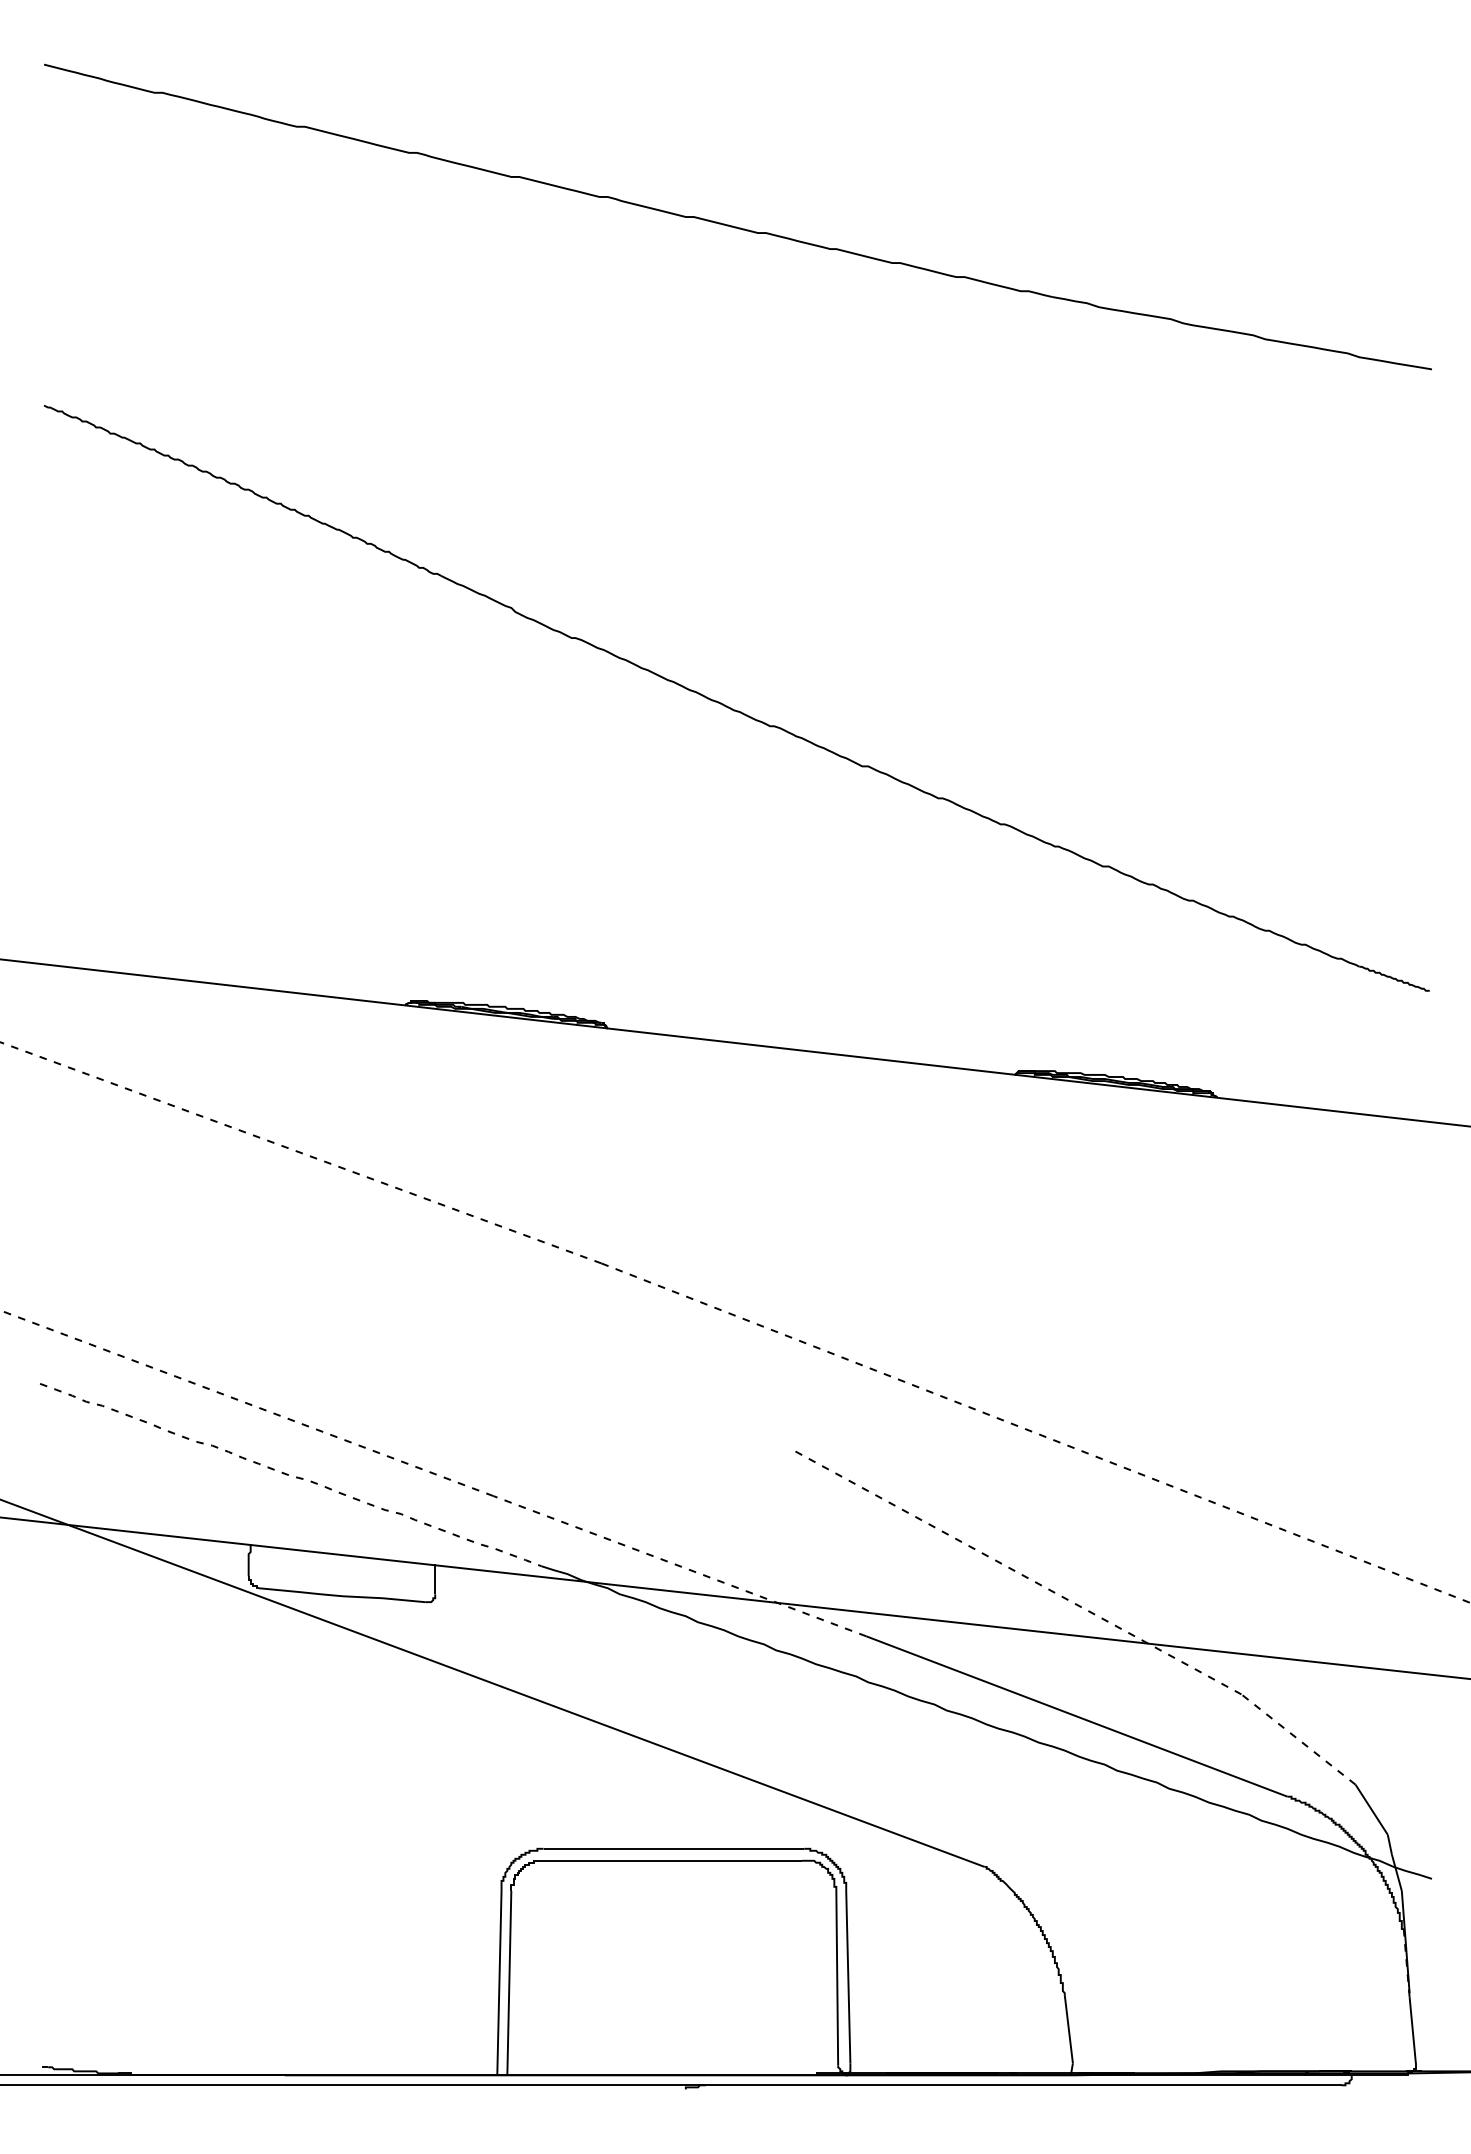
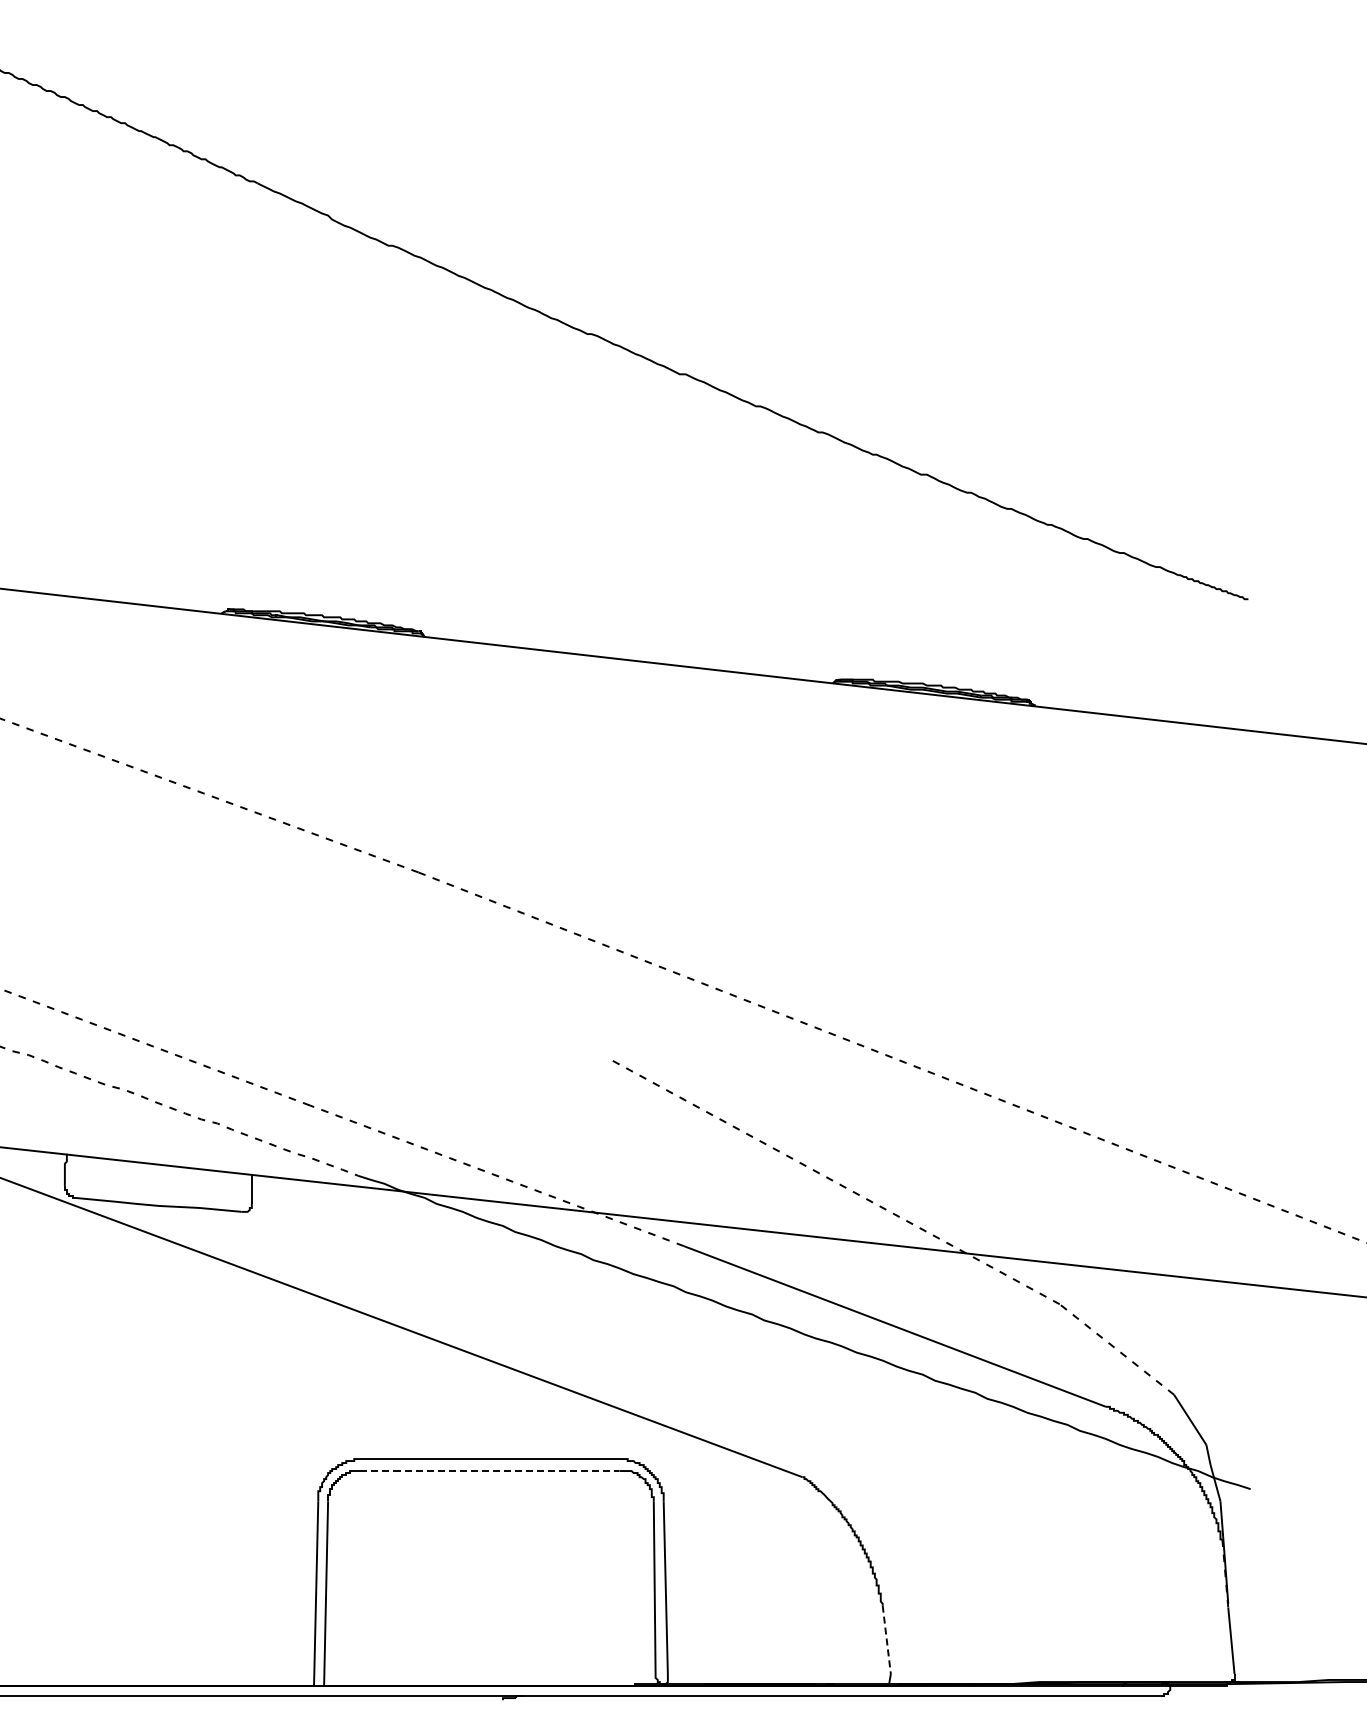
line: (673, 1860) -> (490, 1470), solid -> dashed
line: (1068, 2029) -> (886, 1640), solid -> dashed

